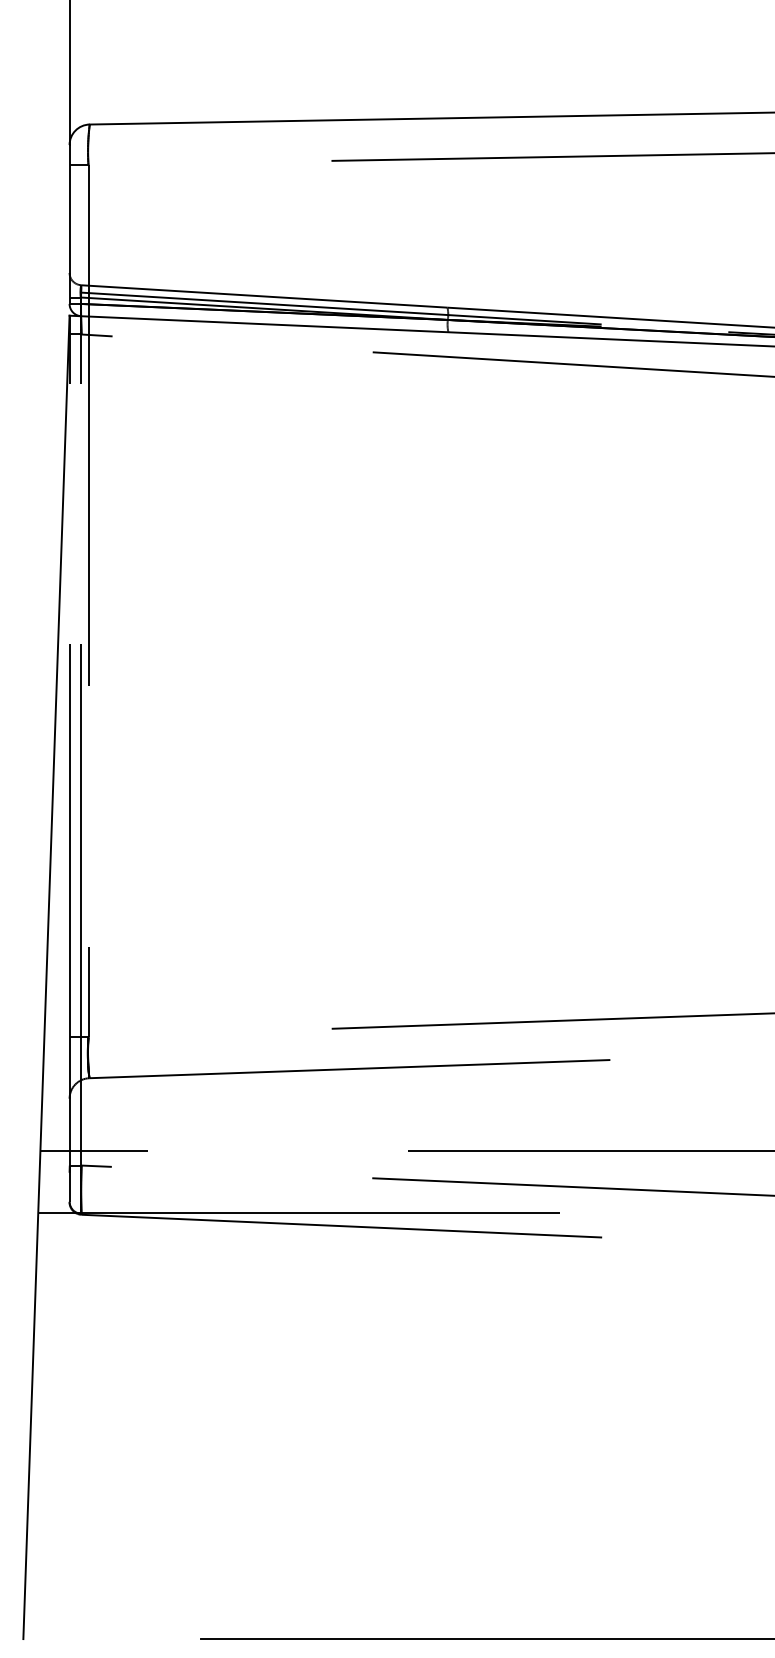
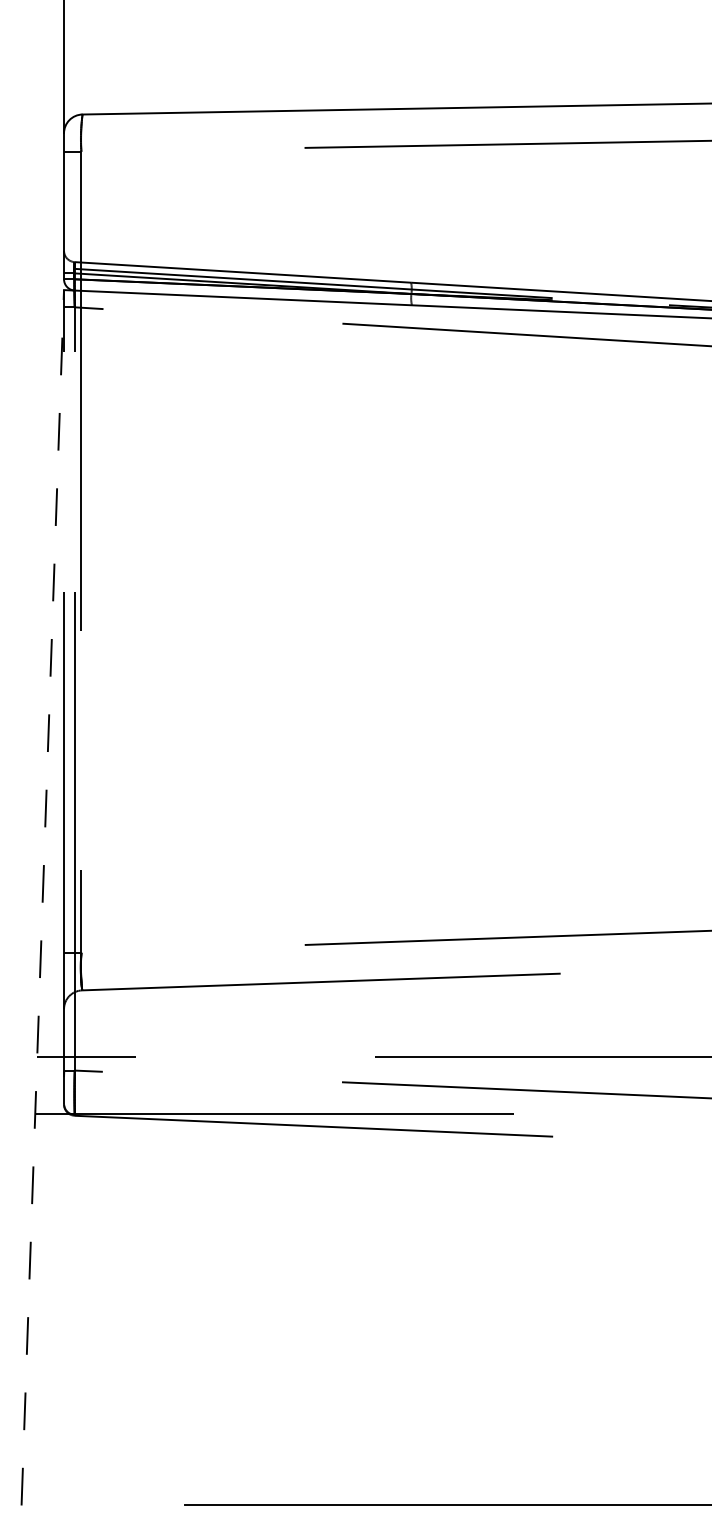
line: (46, 976) -> (42, 896), solid -> dashed

